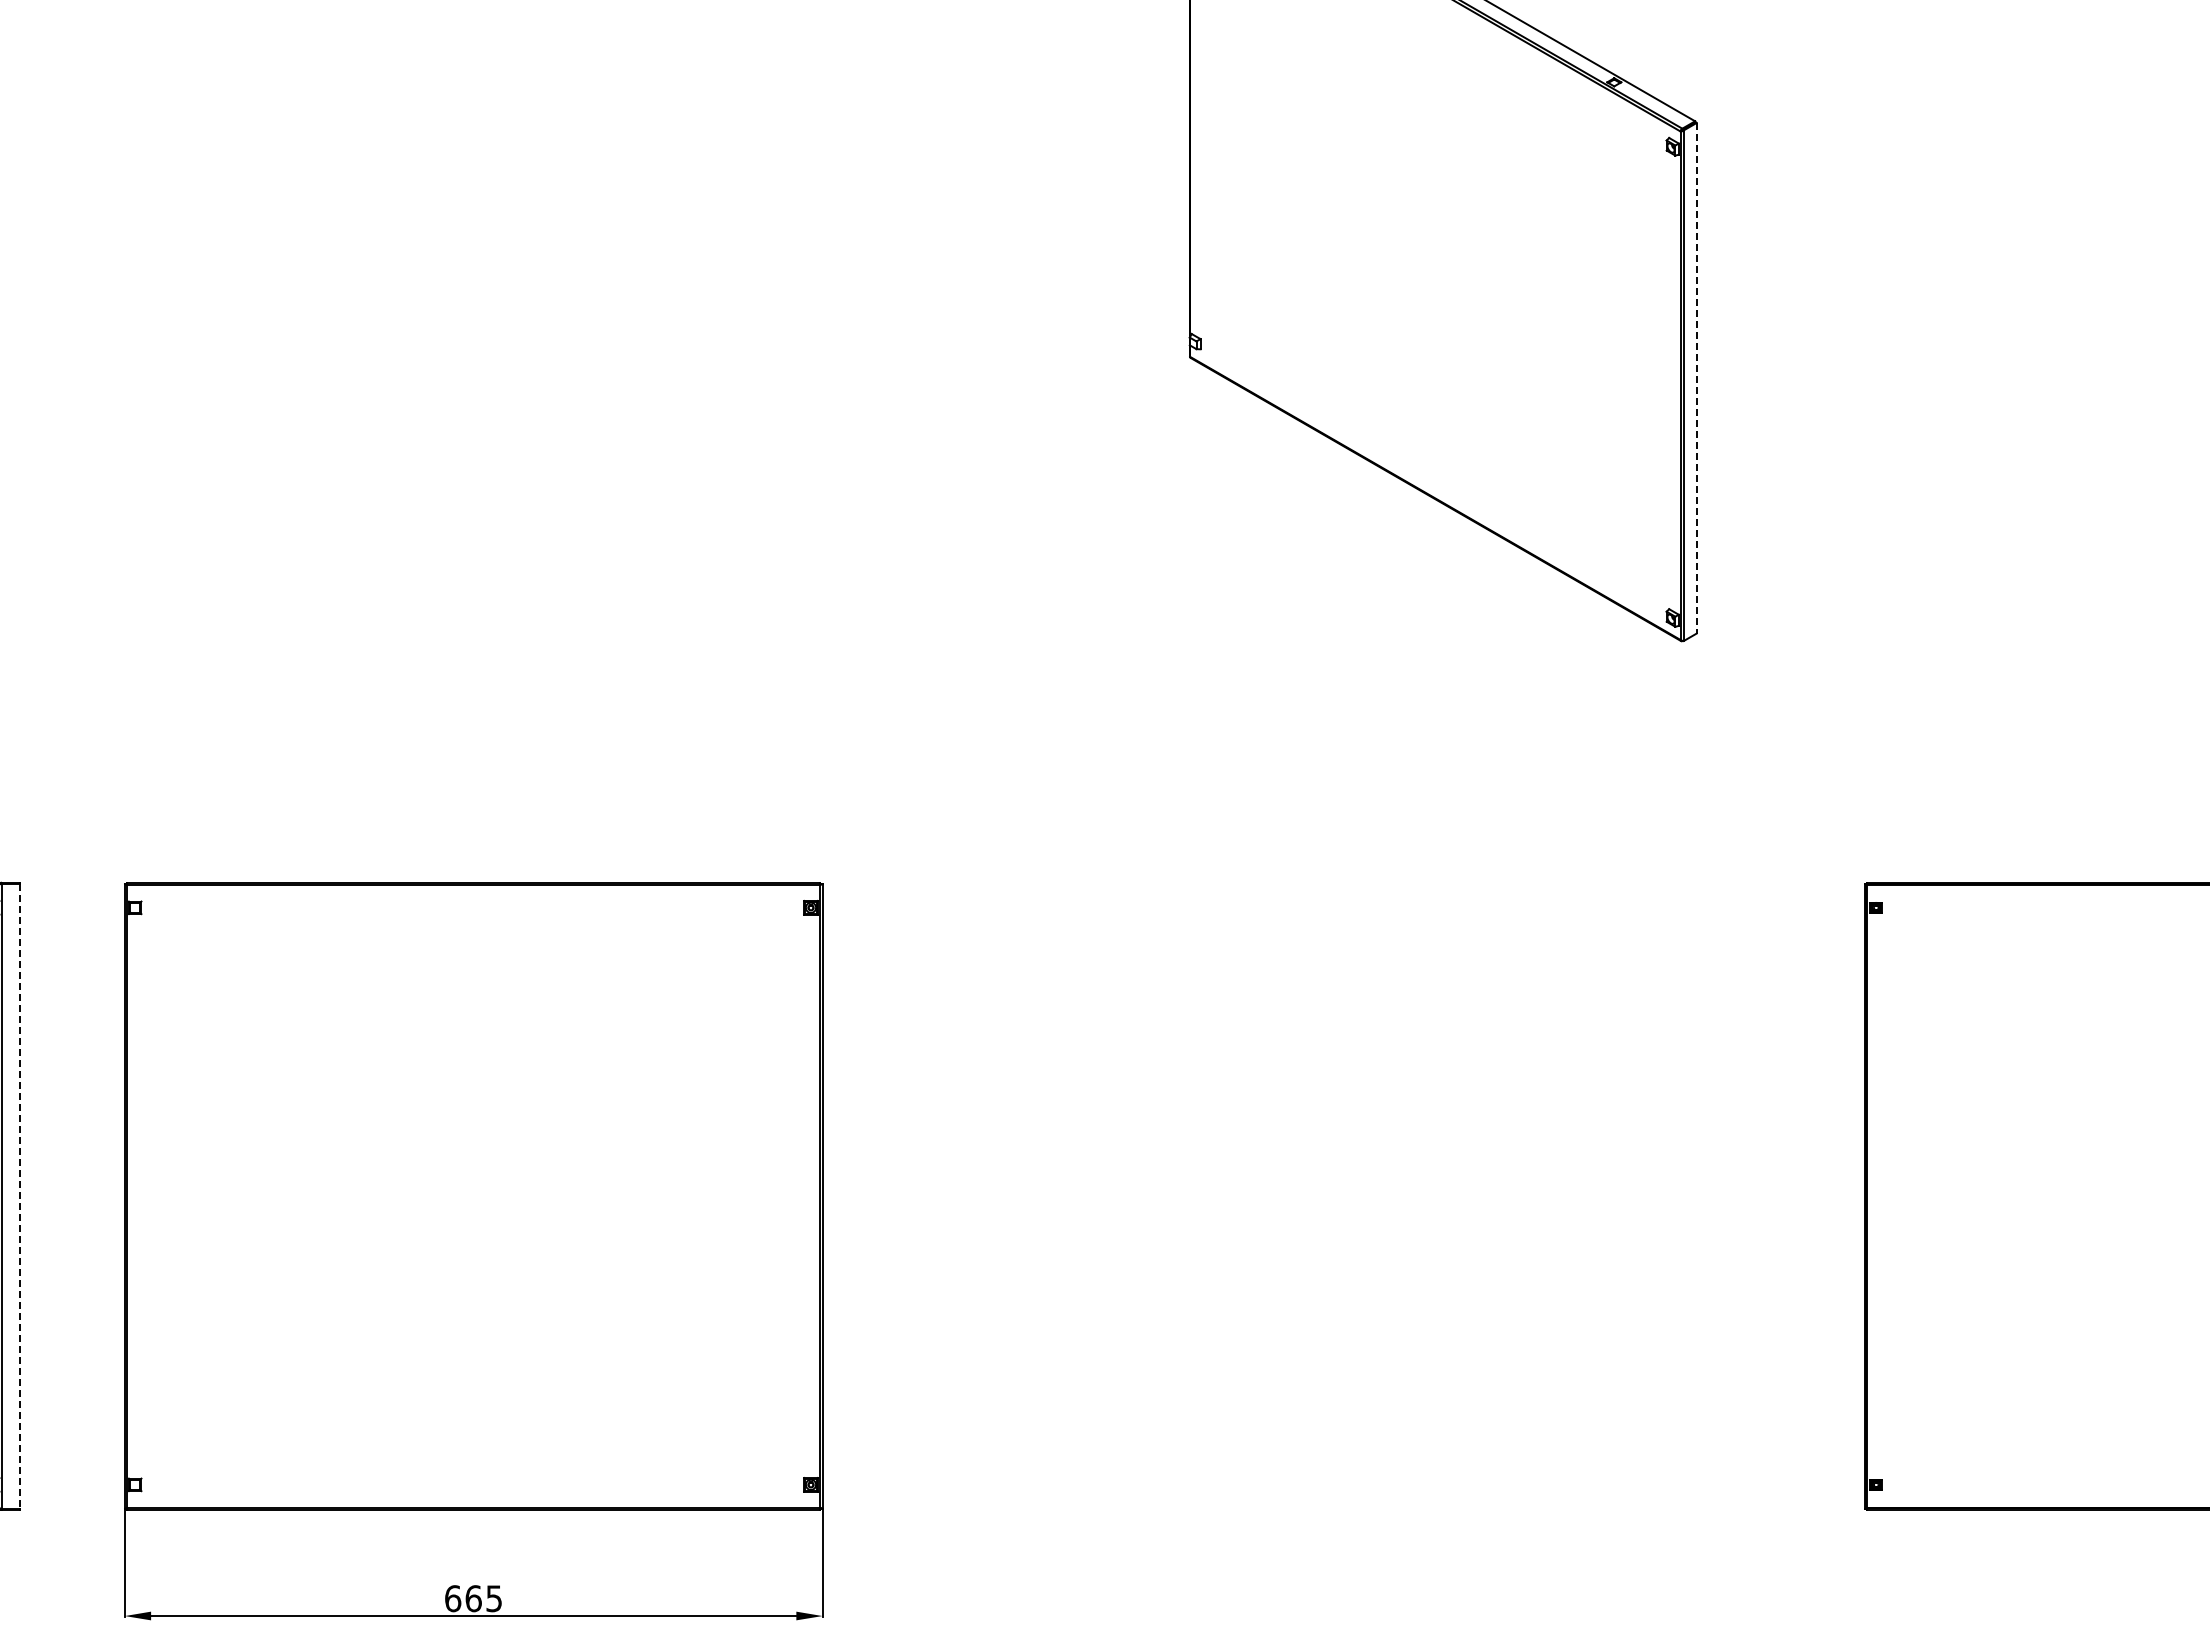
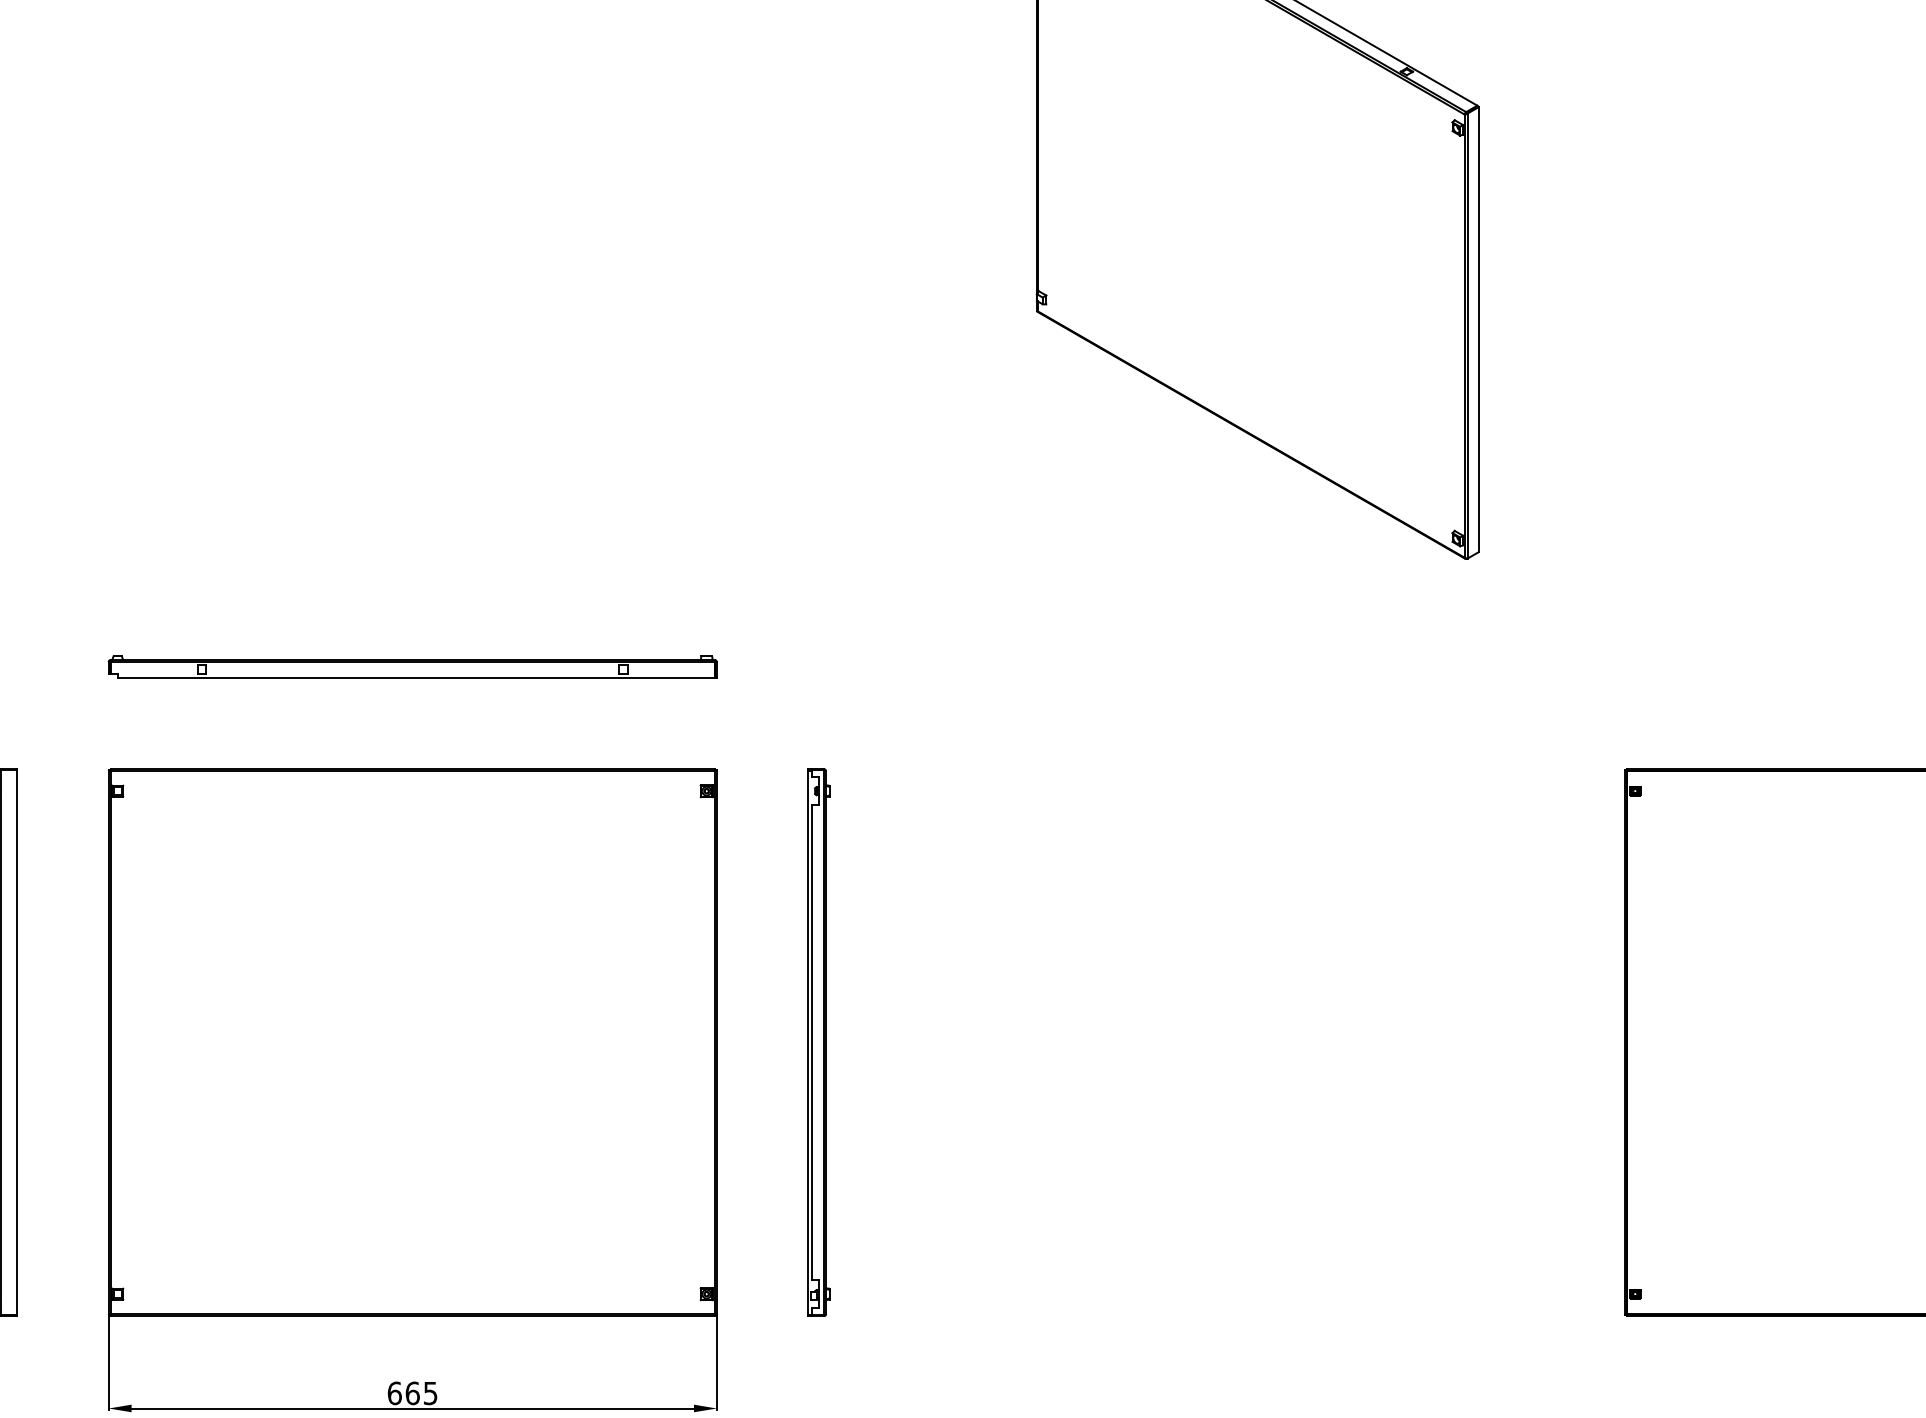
line: (1696, 378) -> (1478, 329), dashed -> solid
part: (473, 765) -> (412, 667), added
part: (939, 1195) -> (818, 1041), added
line: (19, 1196) -> (16, 1042), dashed -> solid

